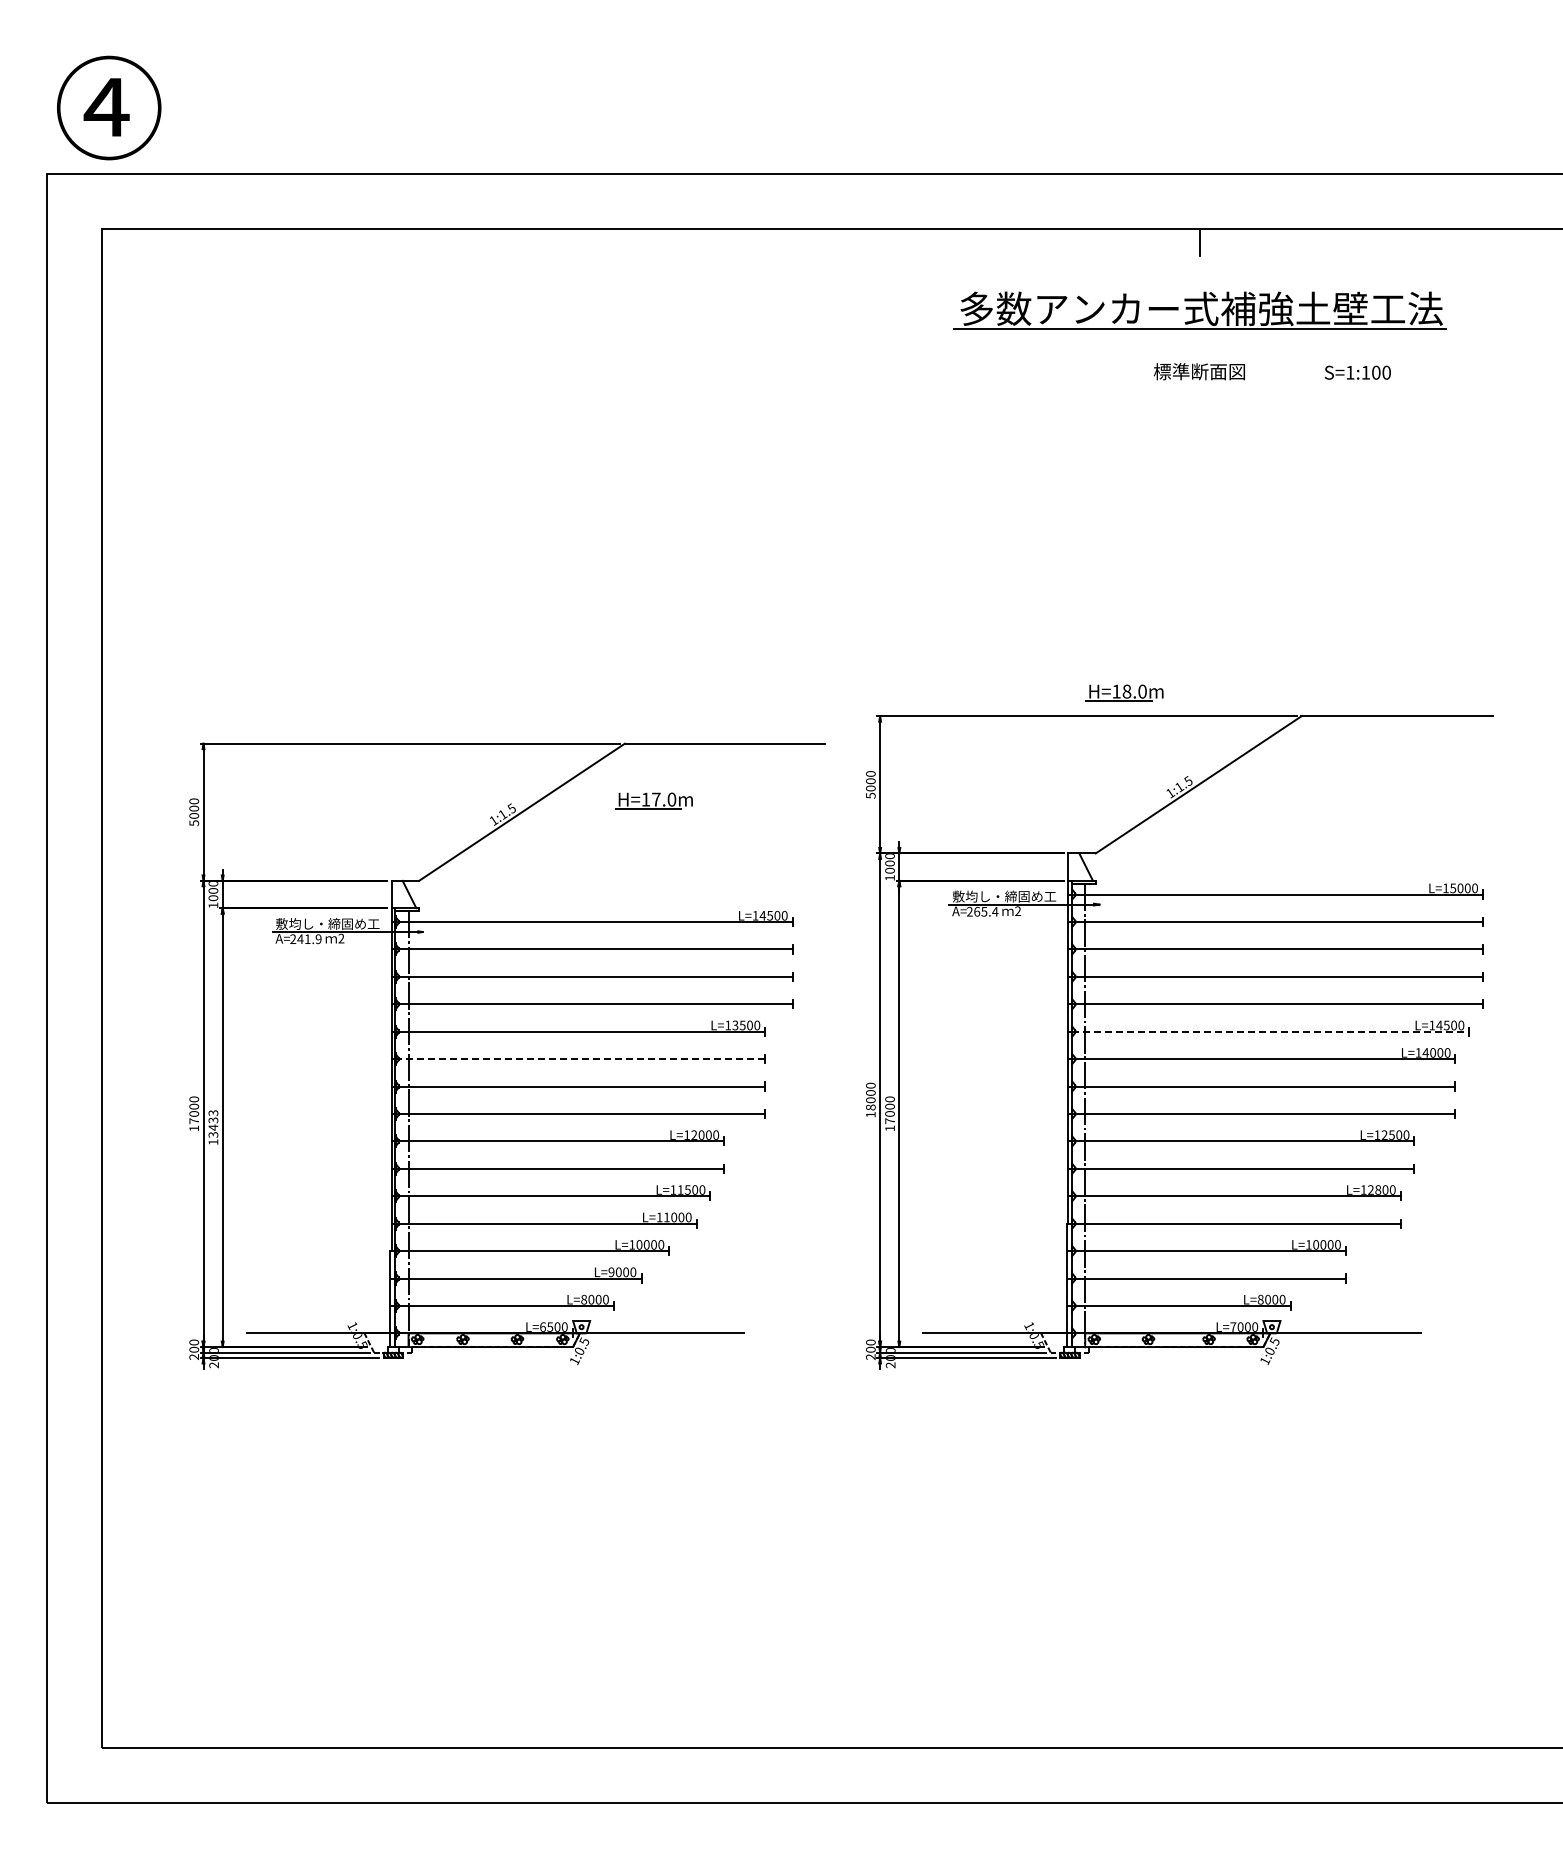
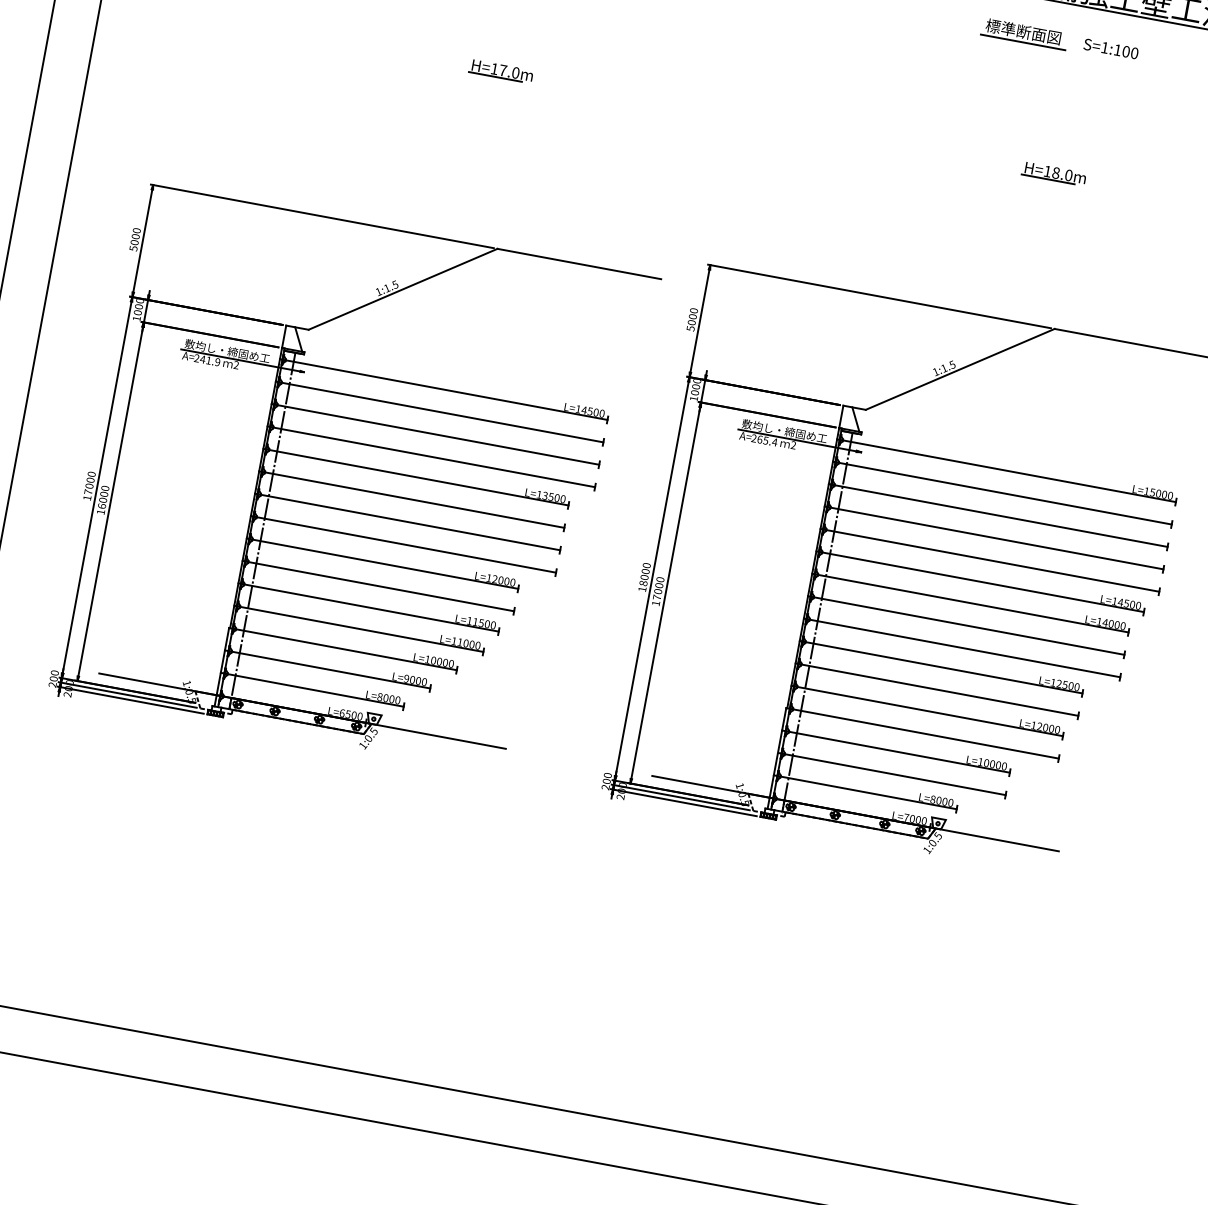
text: (1357, 372) -> (1110, 48), moved
line: (1200, 384) -> (1022, 42), added
part: (1124, 692) -> (1053, 173), moved
part: (653, 800) -> (500, 70), moved
line: (1270, 1031) -> (981, 581), dashed -> solid
line: (580, 1059) -> (413, 500), dashed -> solid
text: (213, 1123) -> (103, 496), 13433 -> 16000
text: (1378, 1190) -> (1045, 728), L=12800 -> L=12000

